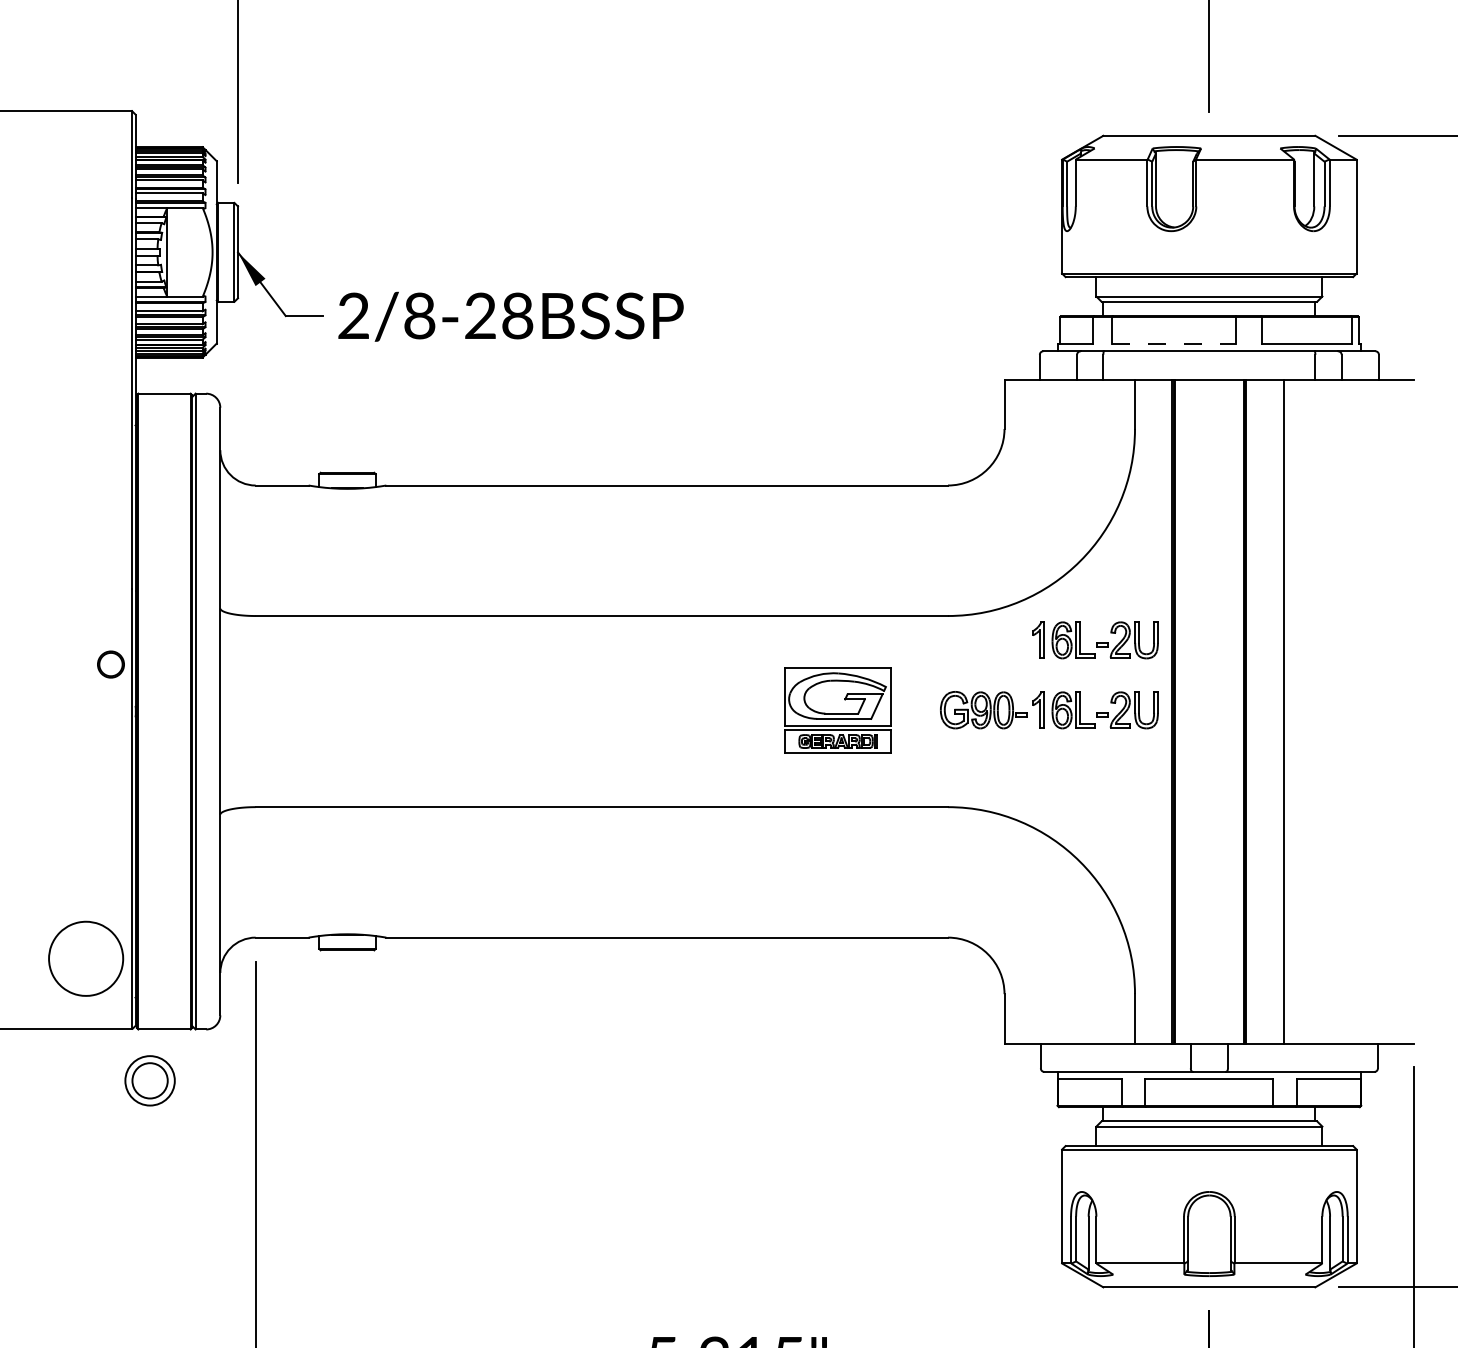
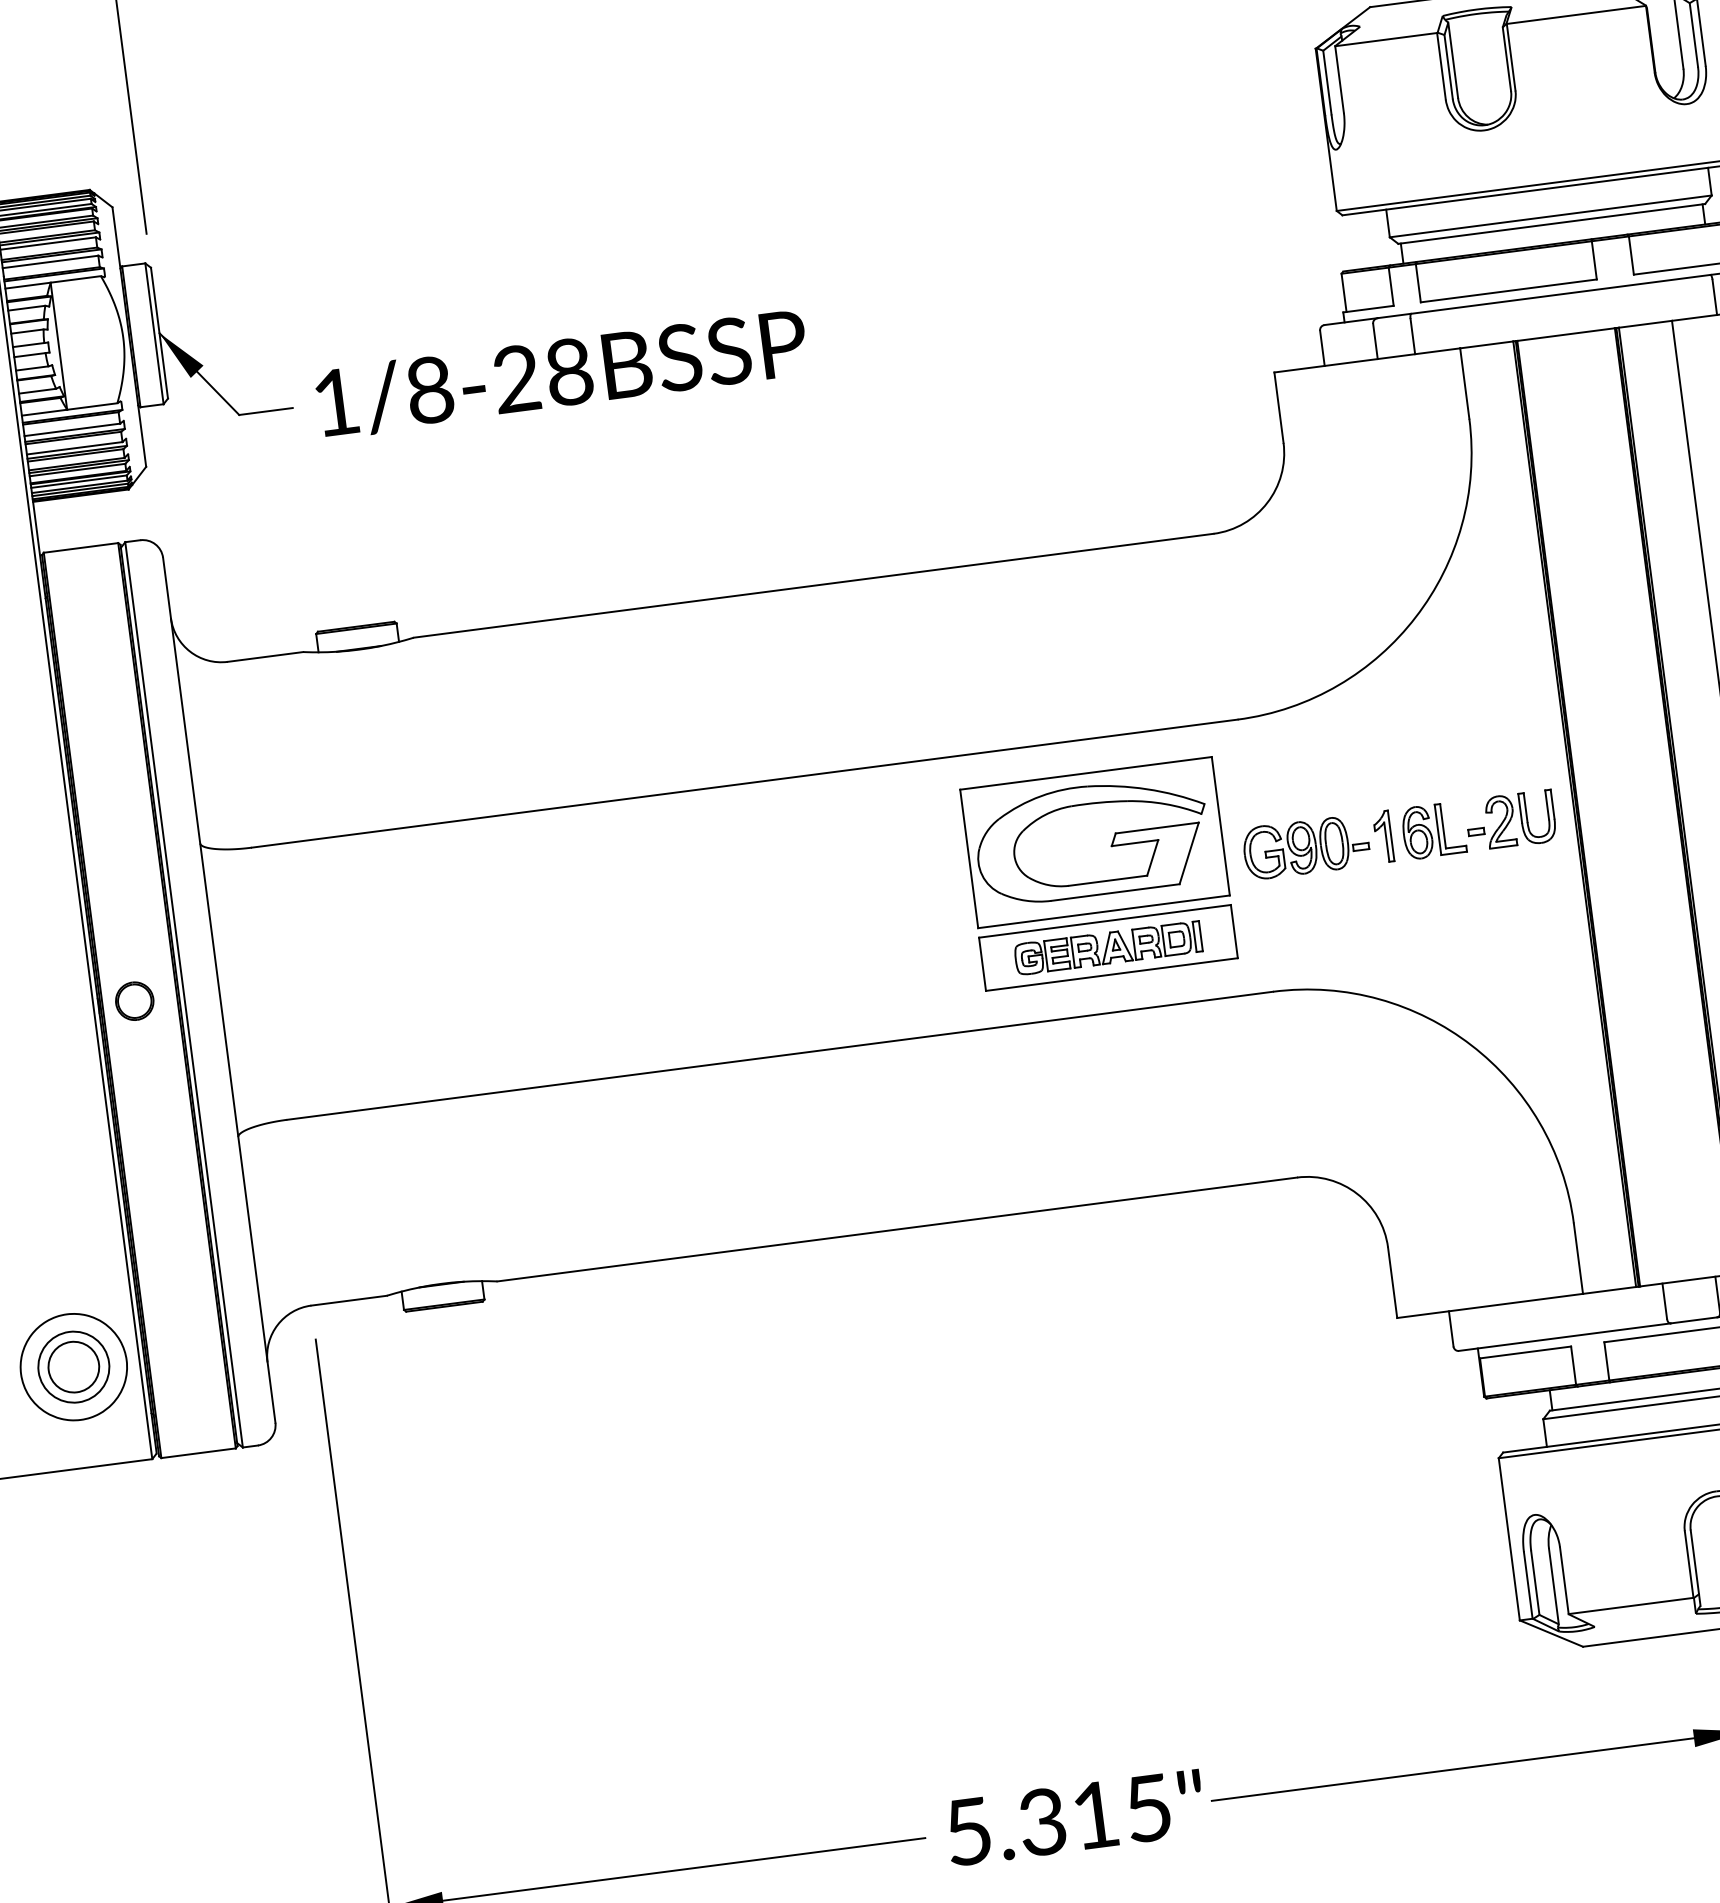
text: (353, 315) -> (335, 401), 2/8-28 -> 1/8-28
line: (1173, 344) -> (1508, 291), dashed -> solid
part: (1095, 640) -> (1452, 727), removed
part: (110, 664) -> (134, 1001), moved
part: (838, 710) -> (1099, 874), size x1.67
part: (149, 1080) -> (72, 1366), moved

